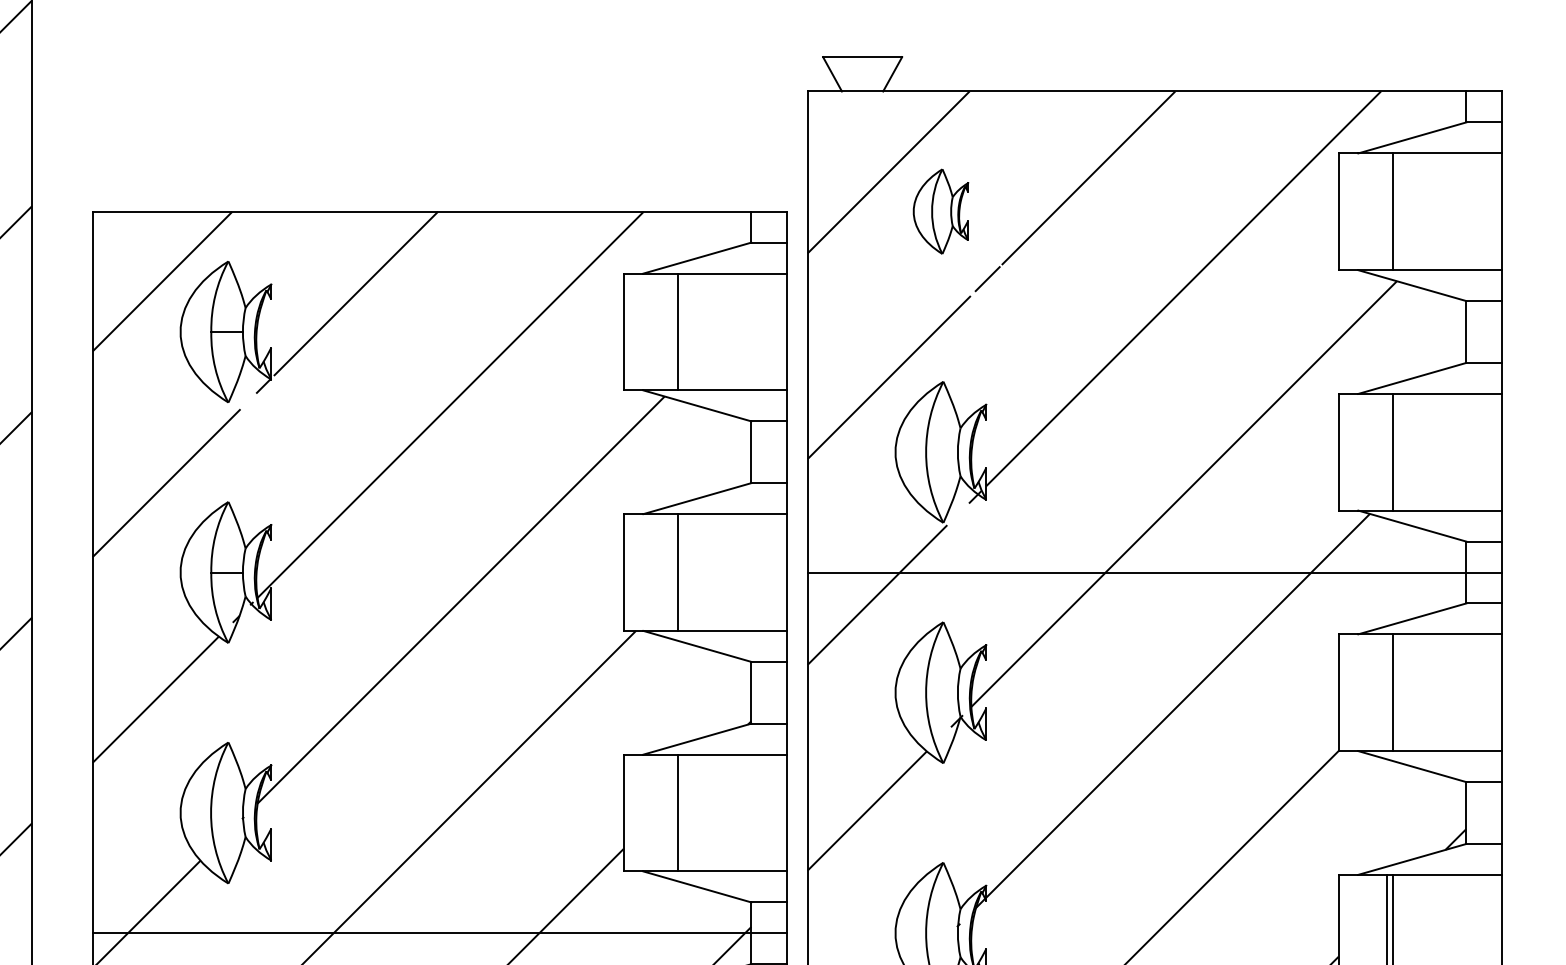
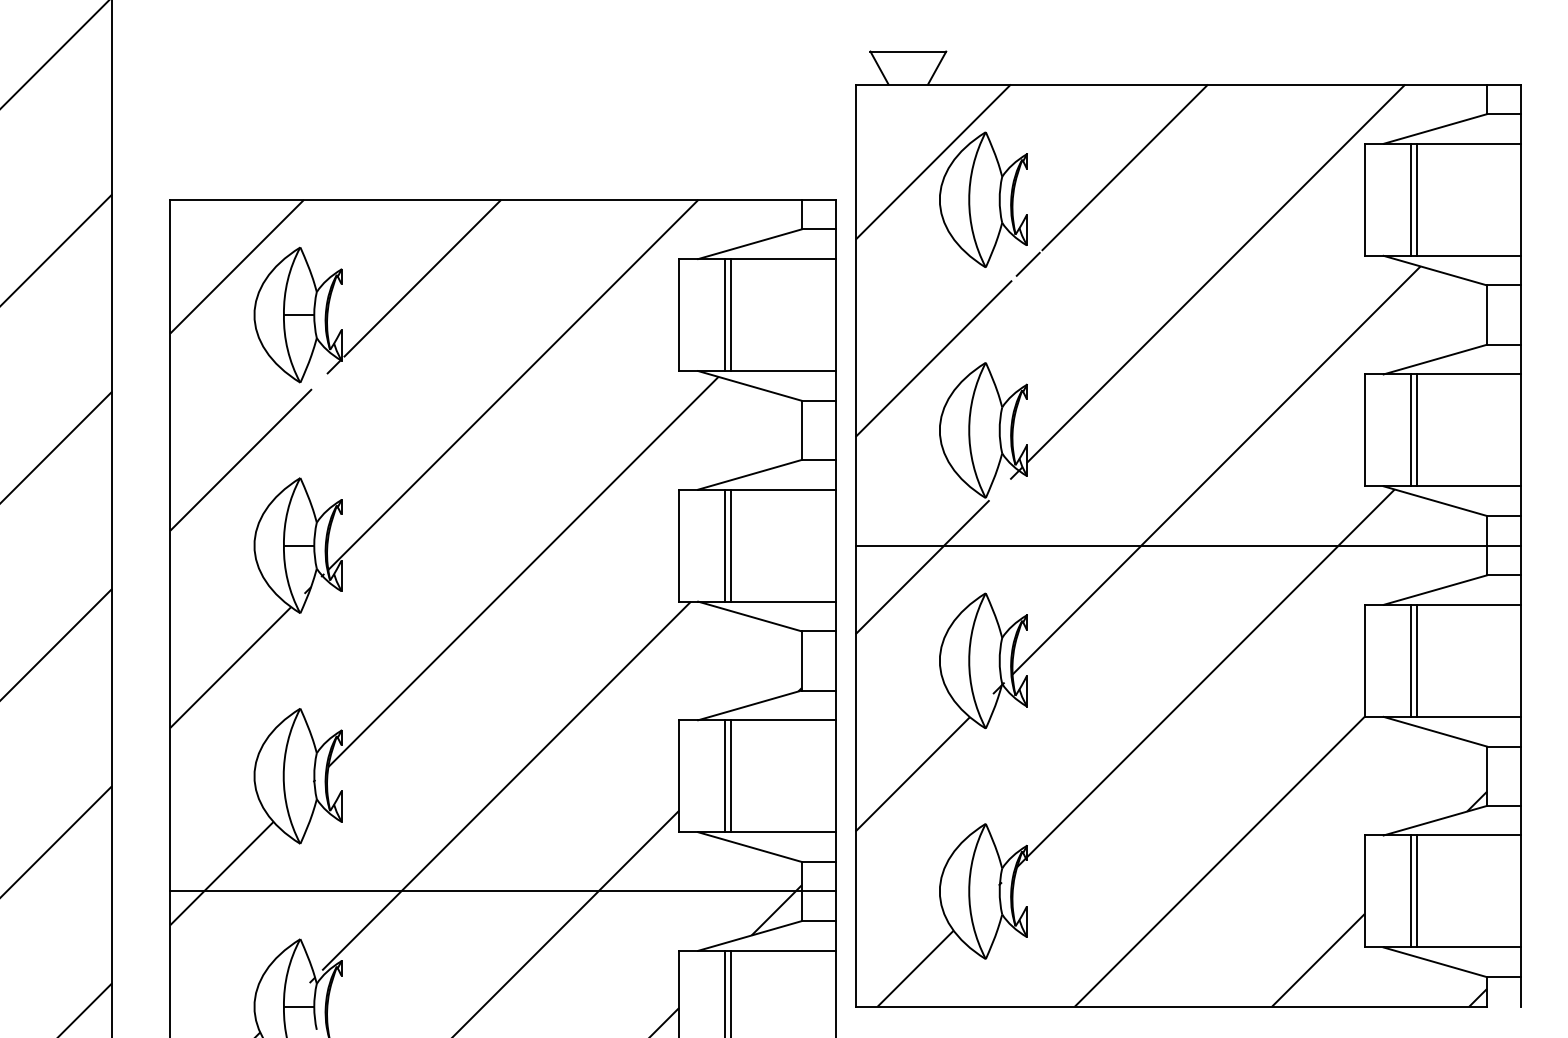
part: (941, 211) -> (983, 199), size x1.67
line: (1386, 211) -> (1410, 199), added
line: (671, 332) -> (725, 315), added
line: (1386, 452) -> (1410, 430), added
line: (671, 572) -> (725, 545), added
line: (1386, 692) -> (1410, 660), added
line: (671, 813) -> (725, 776), added

